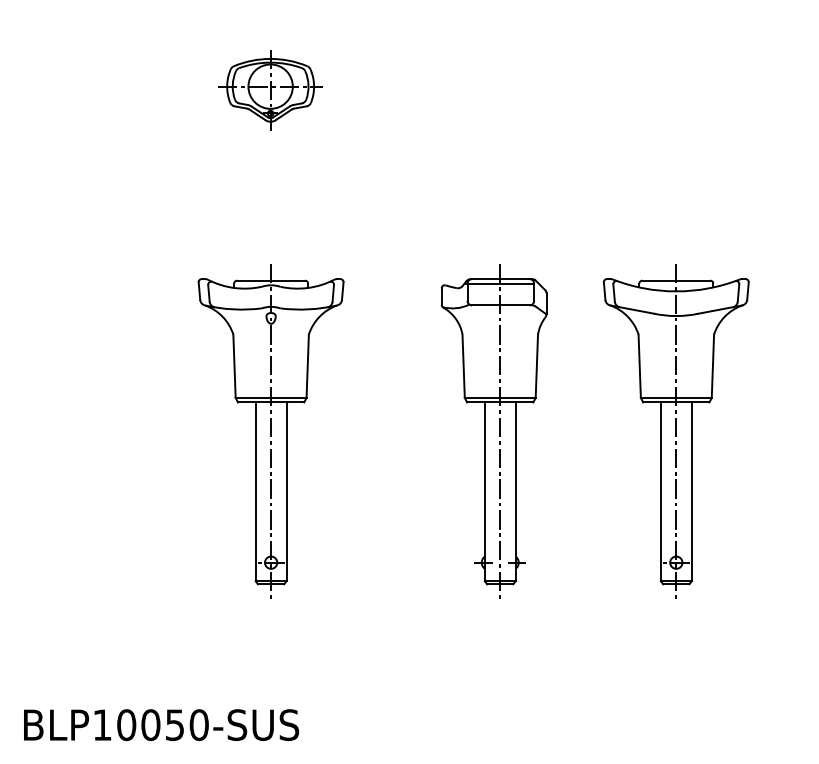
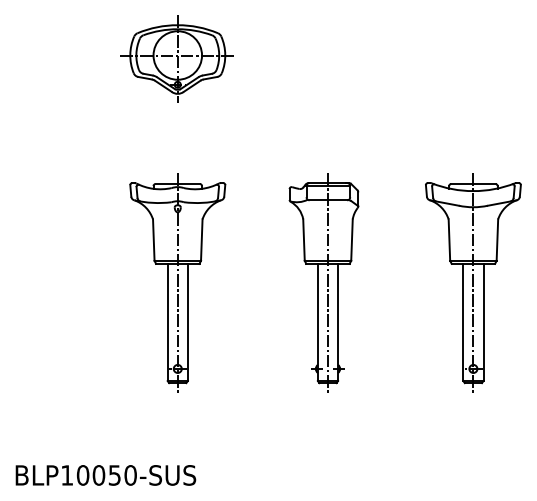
part: (269, 89) -> (176, 58), size x1.67
part: (676, 430) -> (473, 282), moved

